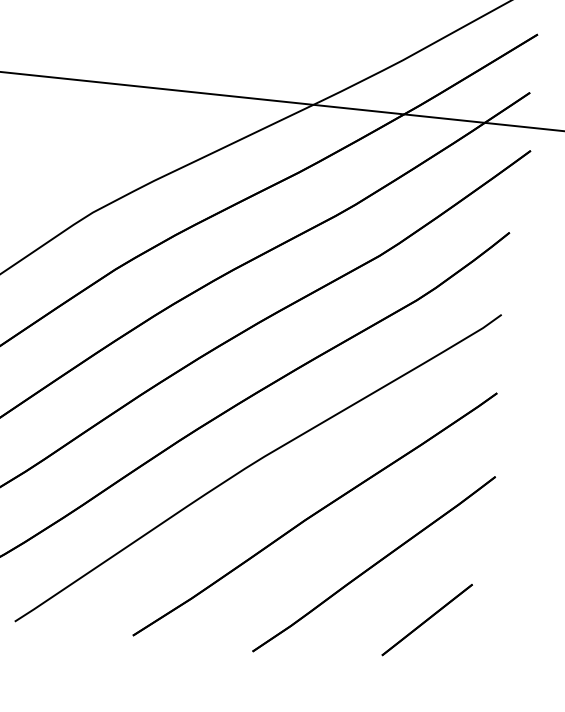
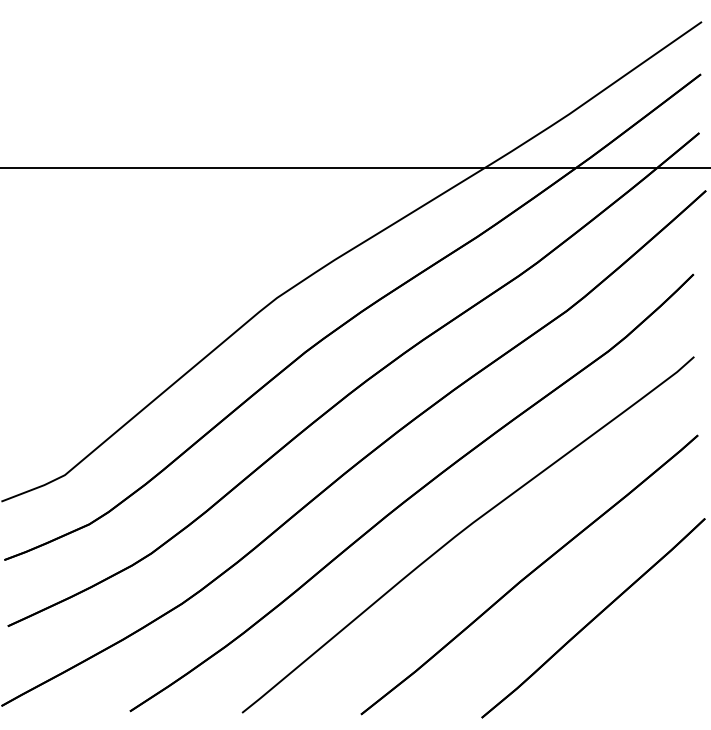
line: (426, 619) -> (651, 667), removed

